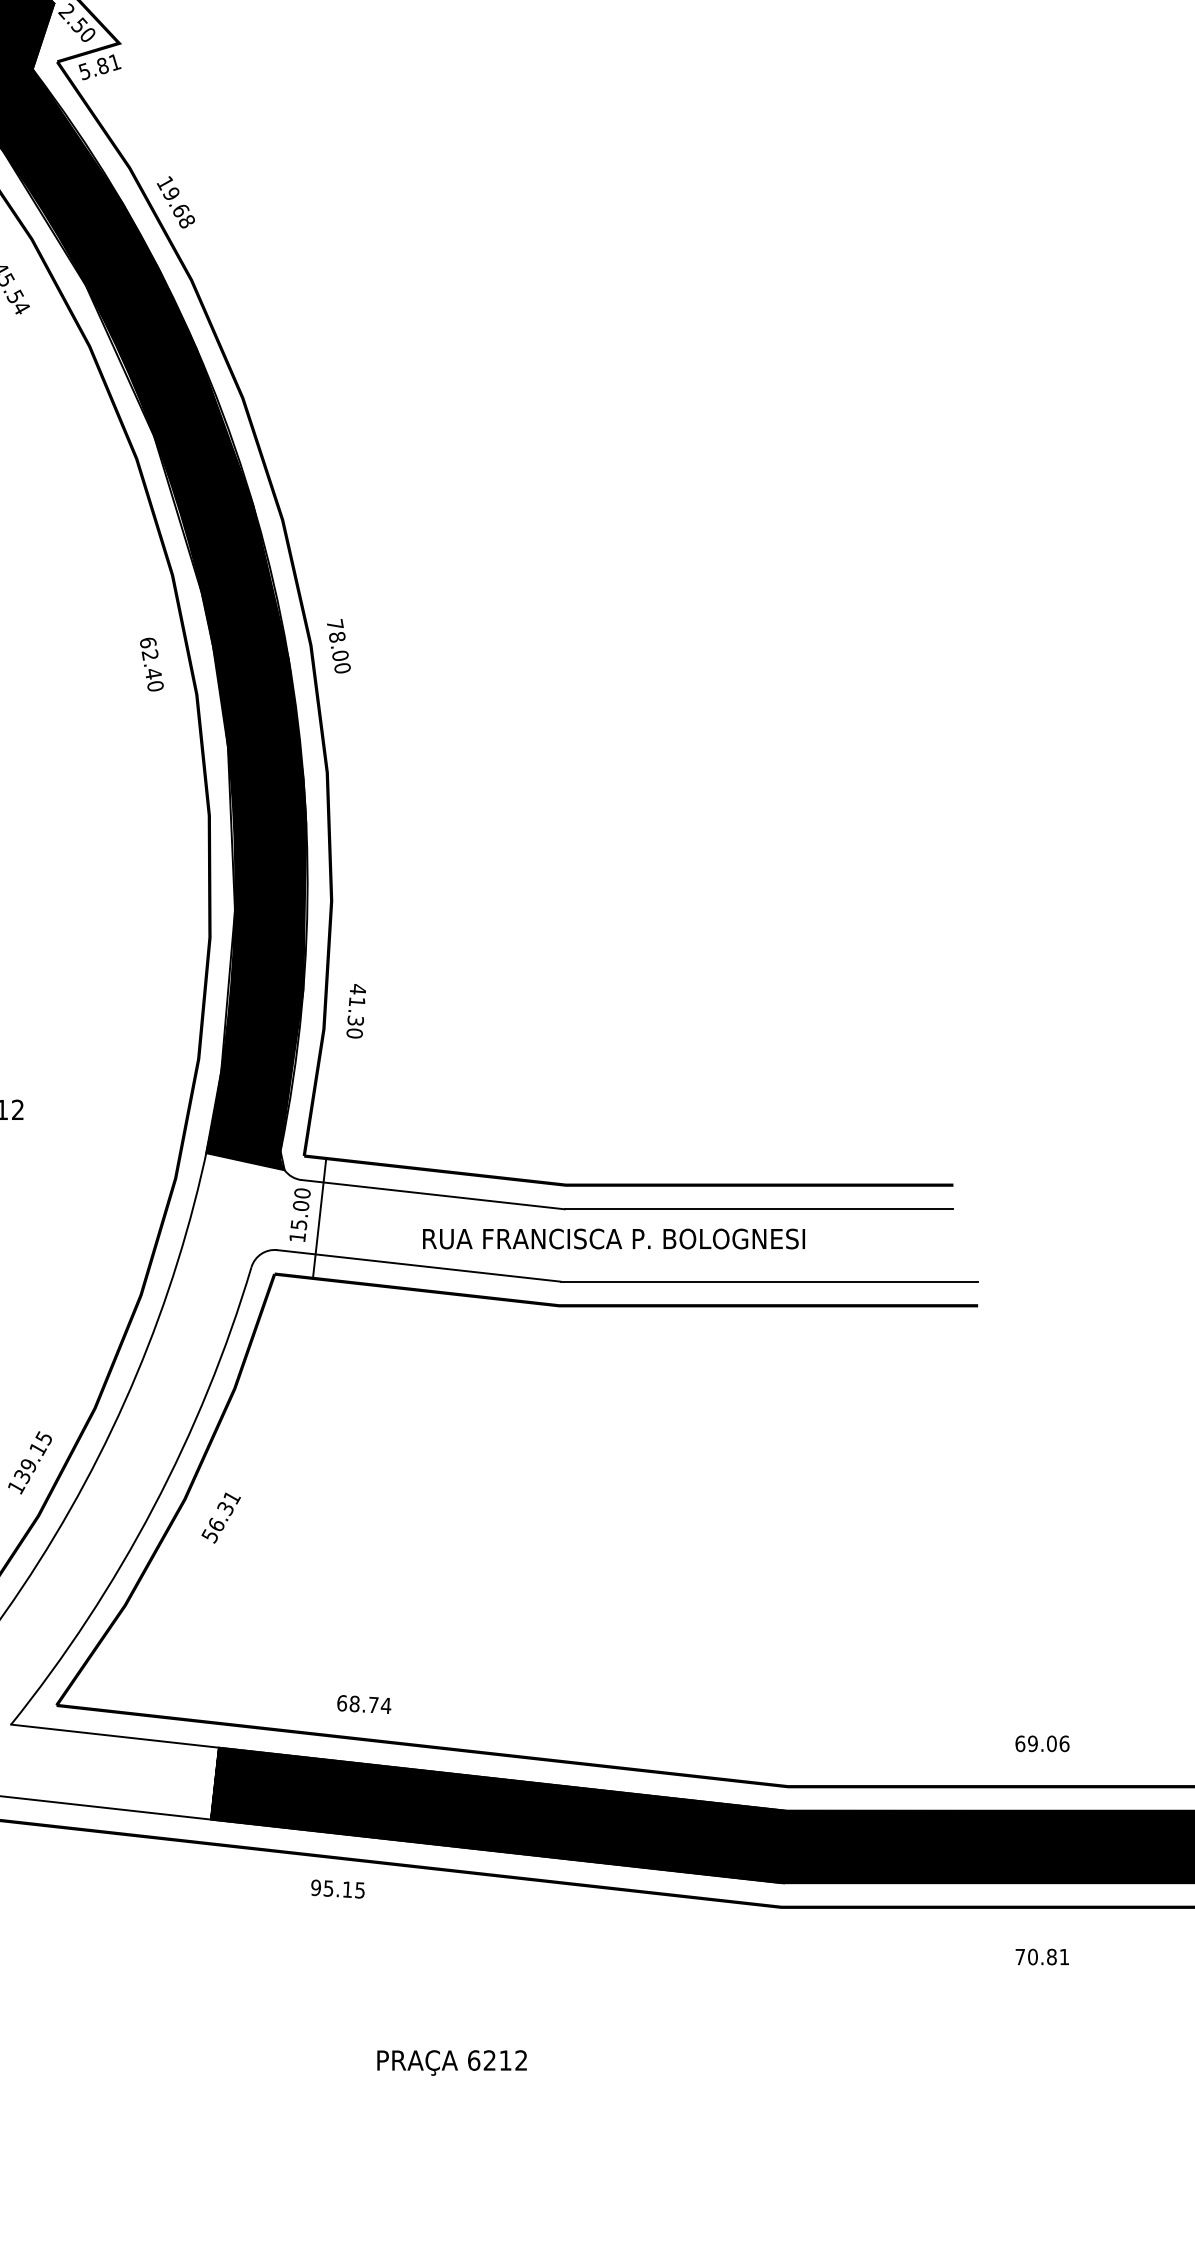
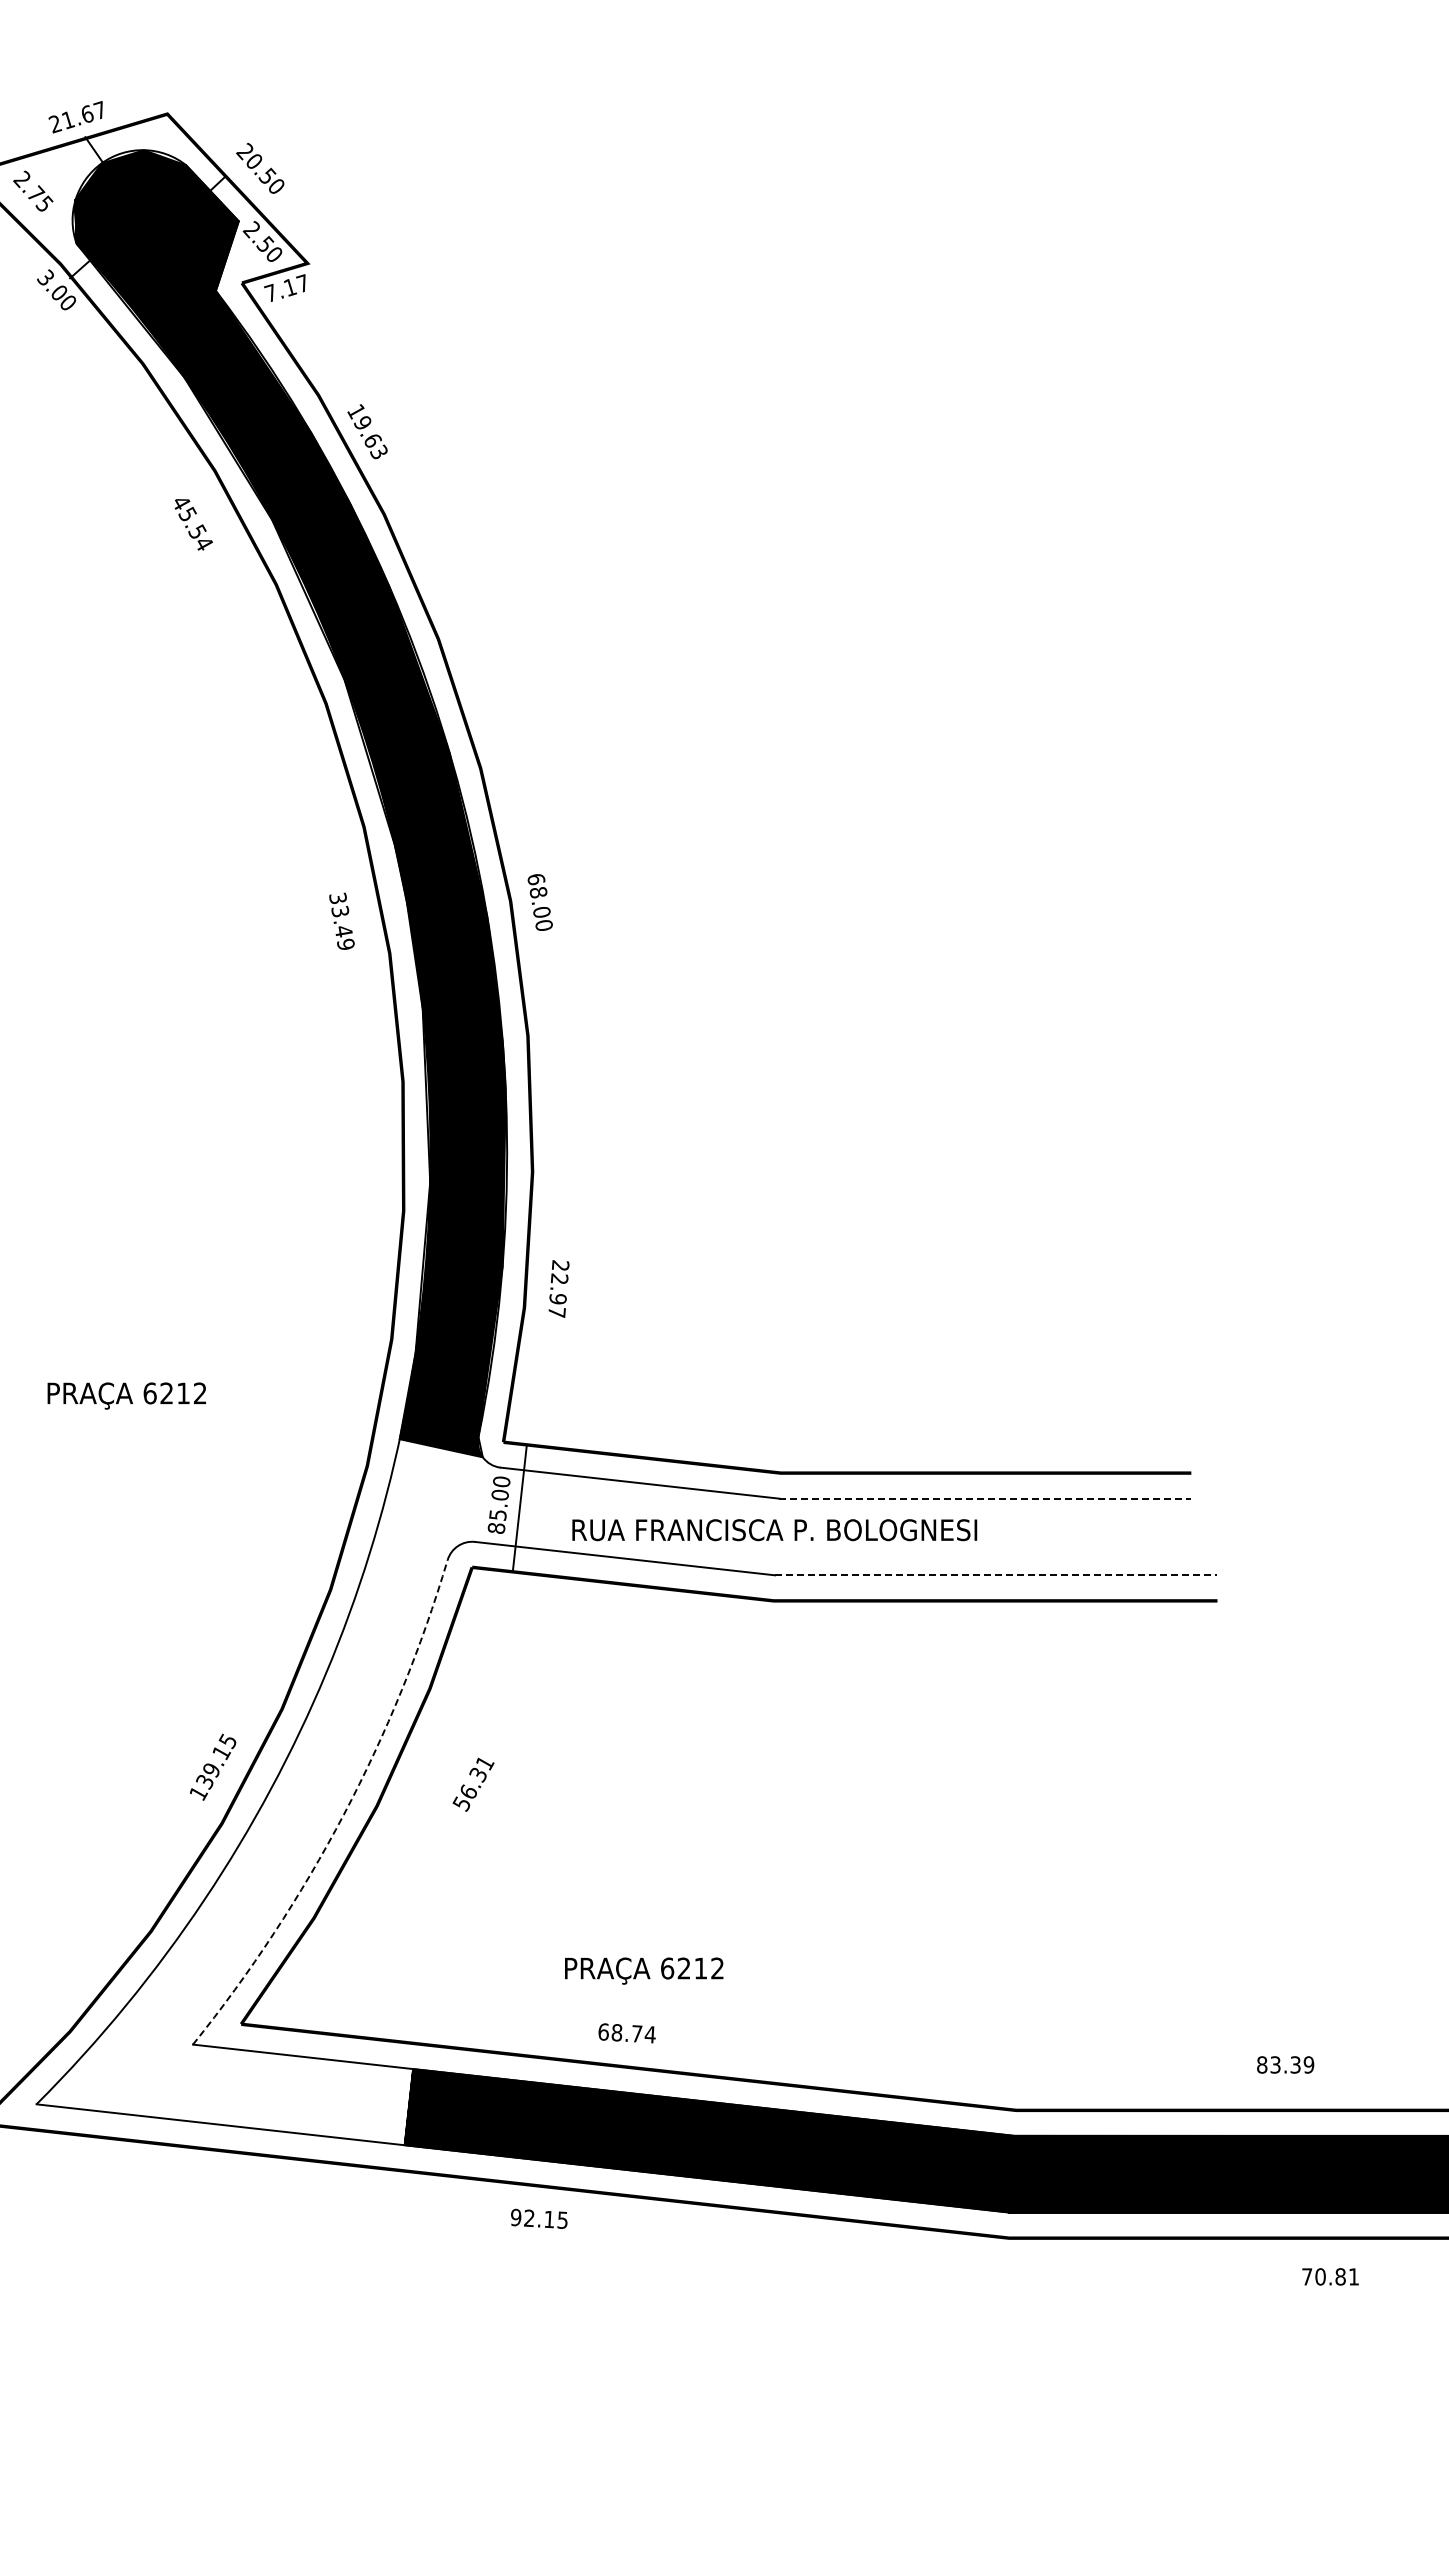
text: (99, 67) -> (286, 288), 5.81 -> 7.17
text: (186, 220) -> (378, 451), 19.68 -> 19.63
text: (335, 624) -> (536, 879), 78.00 -> 68.00
text: (151, 663) -> (341, 920), 62.40 -> 33.49
text: (356, 1010) -> (558, 1288), 41.30 -> 22.97
line: (759, 1209) -> (985, 1498), solid -> dashed
text: (297, 1237) -> (496, 1528), 15.00 -> 85.00
text: (613, 1239) -> (774, 1530), moved
line: (769, 1281) -> (996, 1575), solid -> dashed
arc: (153, 1507) -> (343, 1814), solid -> dashed
text: (221, 1517) -> (473, 1784), moved
text: (363, 1704) -> (626, 2033), moved
text: (1042, 1743) -> (1285, 2064), 69.06 -> 83.39
text: (328, 1888) -> (529, 2218), 95.15 -> 92.15
text: (1042, 1956) -> (1330, 2276), moved
text: (452, 2062) -> (644, 1970), moved

